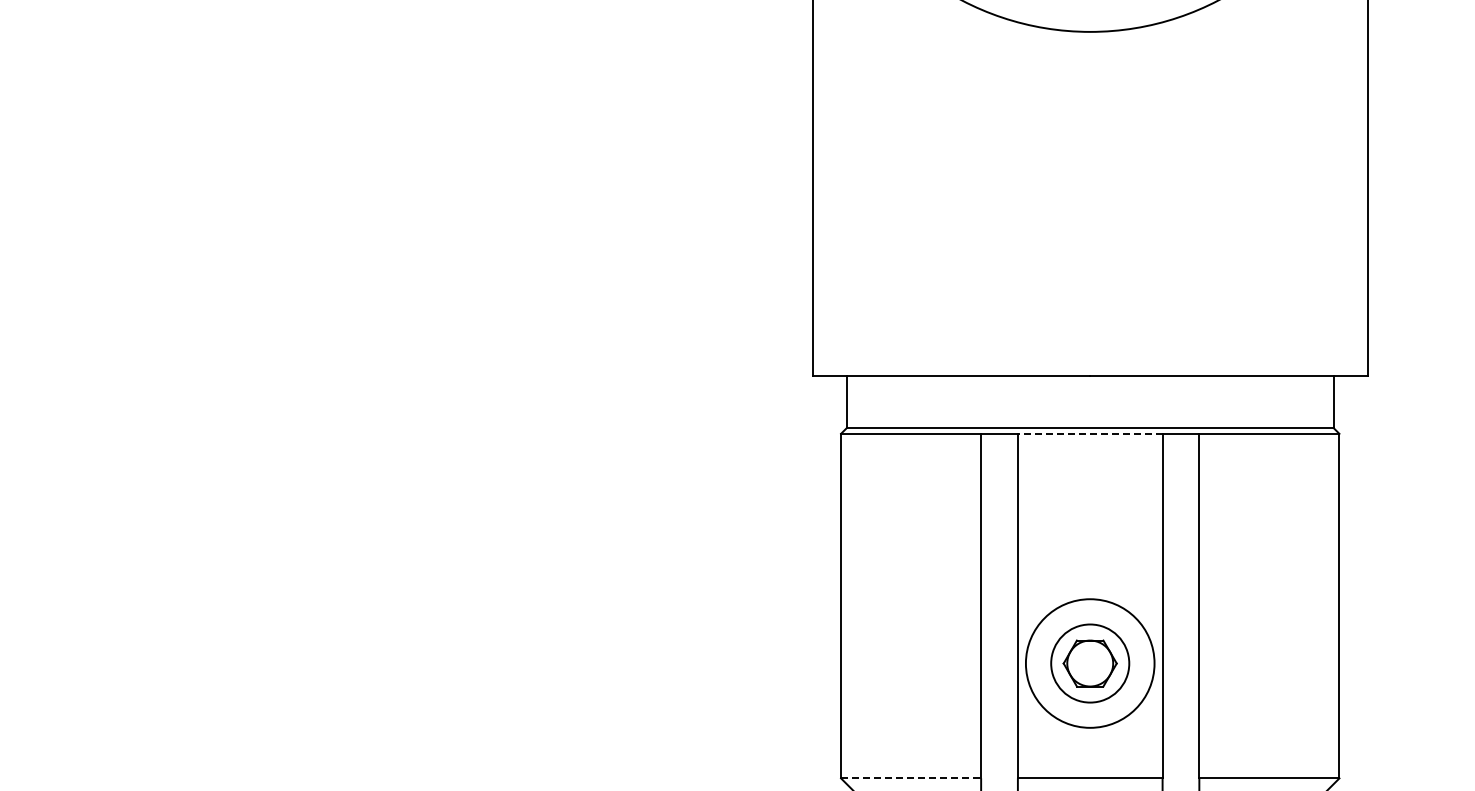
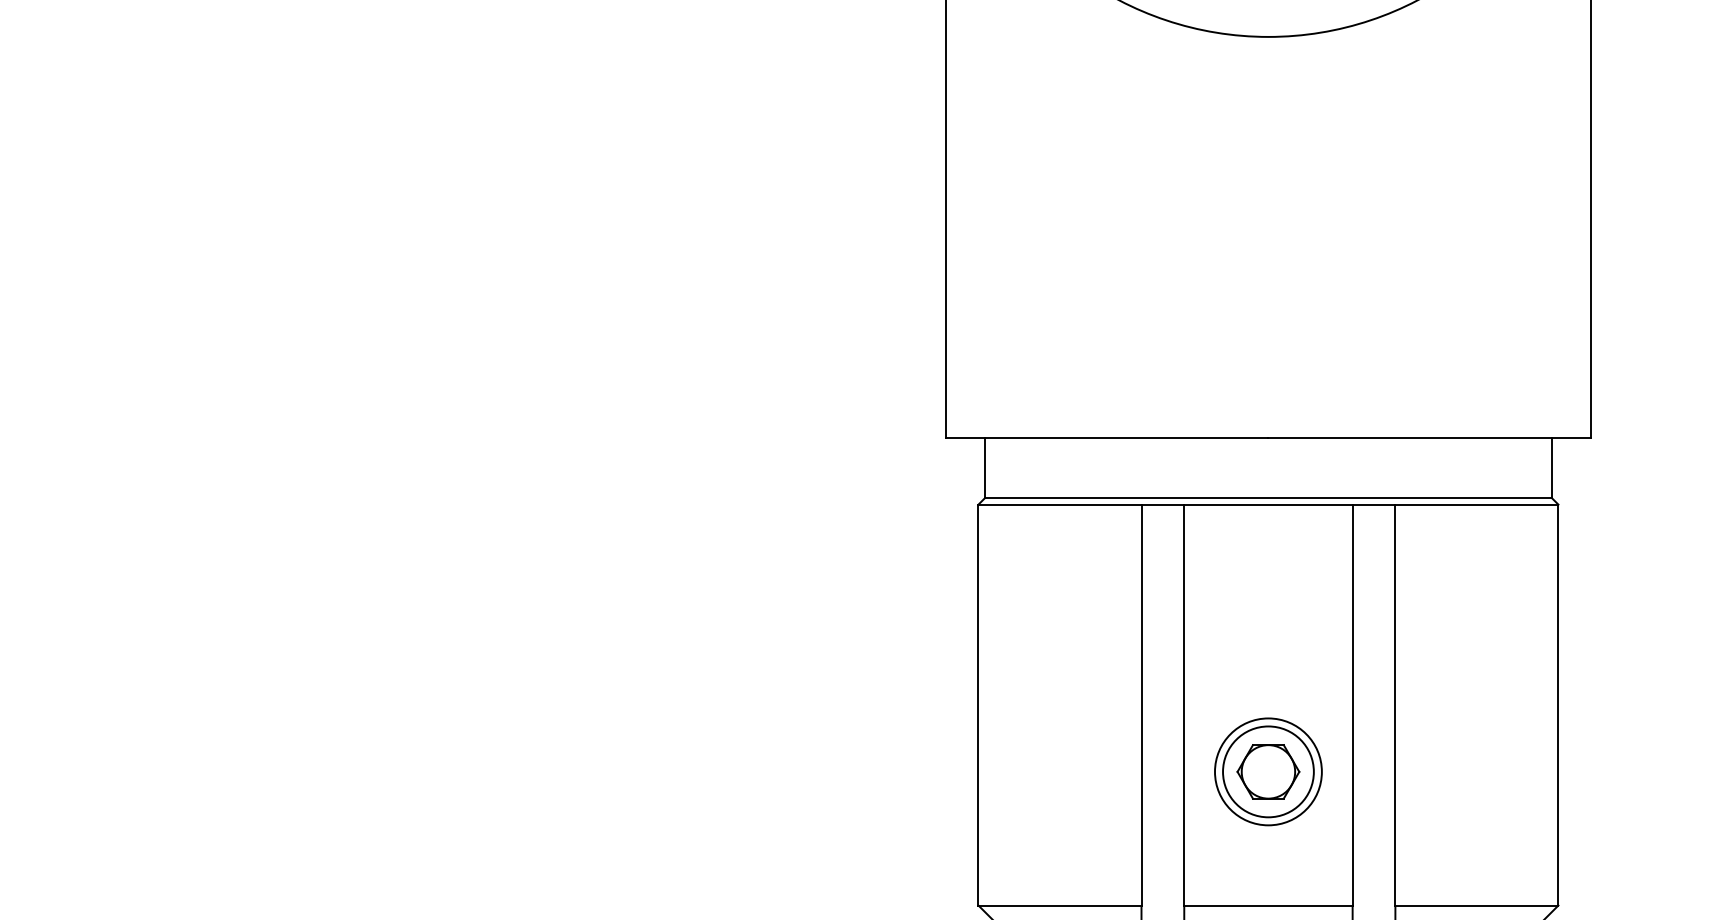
line: (1089, 433) -> (1267, 504), dashed -> solid
circle: (1090, 663) -> (1268, 771), size x0.71
line: (911, 778) -> (1060, 905), dashed -> solid

